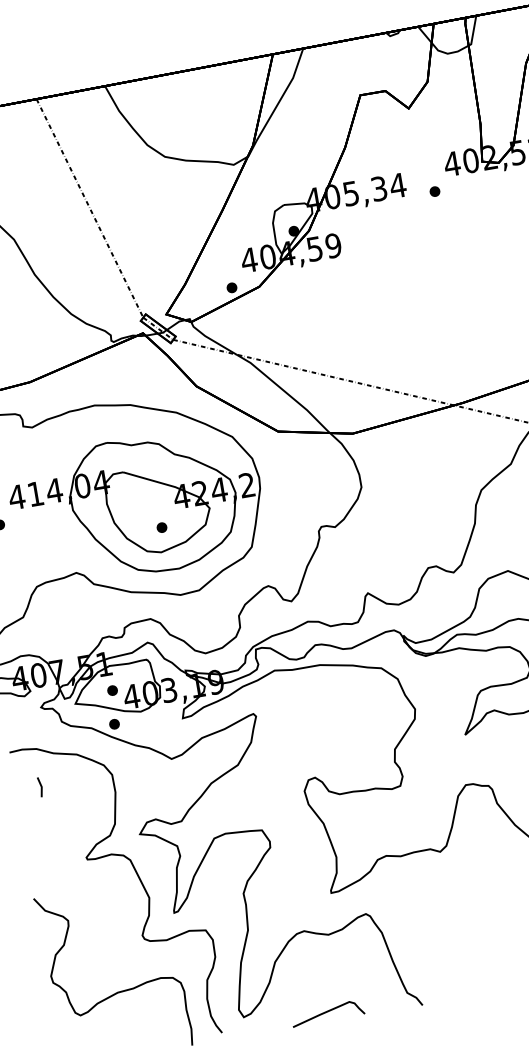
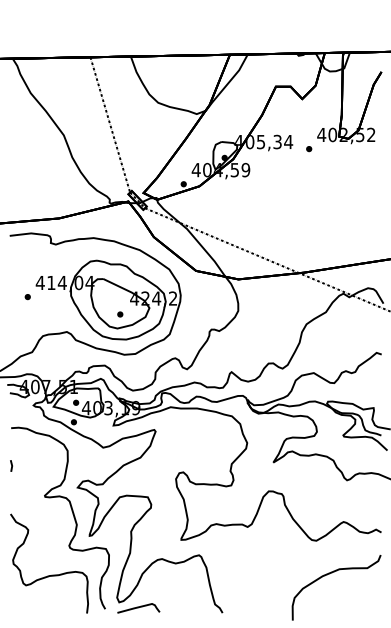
line: (40, 786) -> (11, 465), moved
curve: (327, 1013) -> (138, 608), moved

